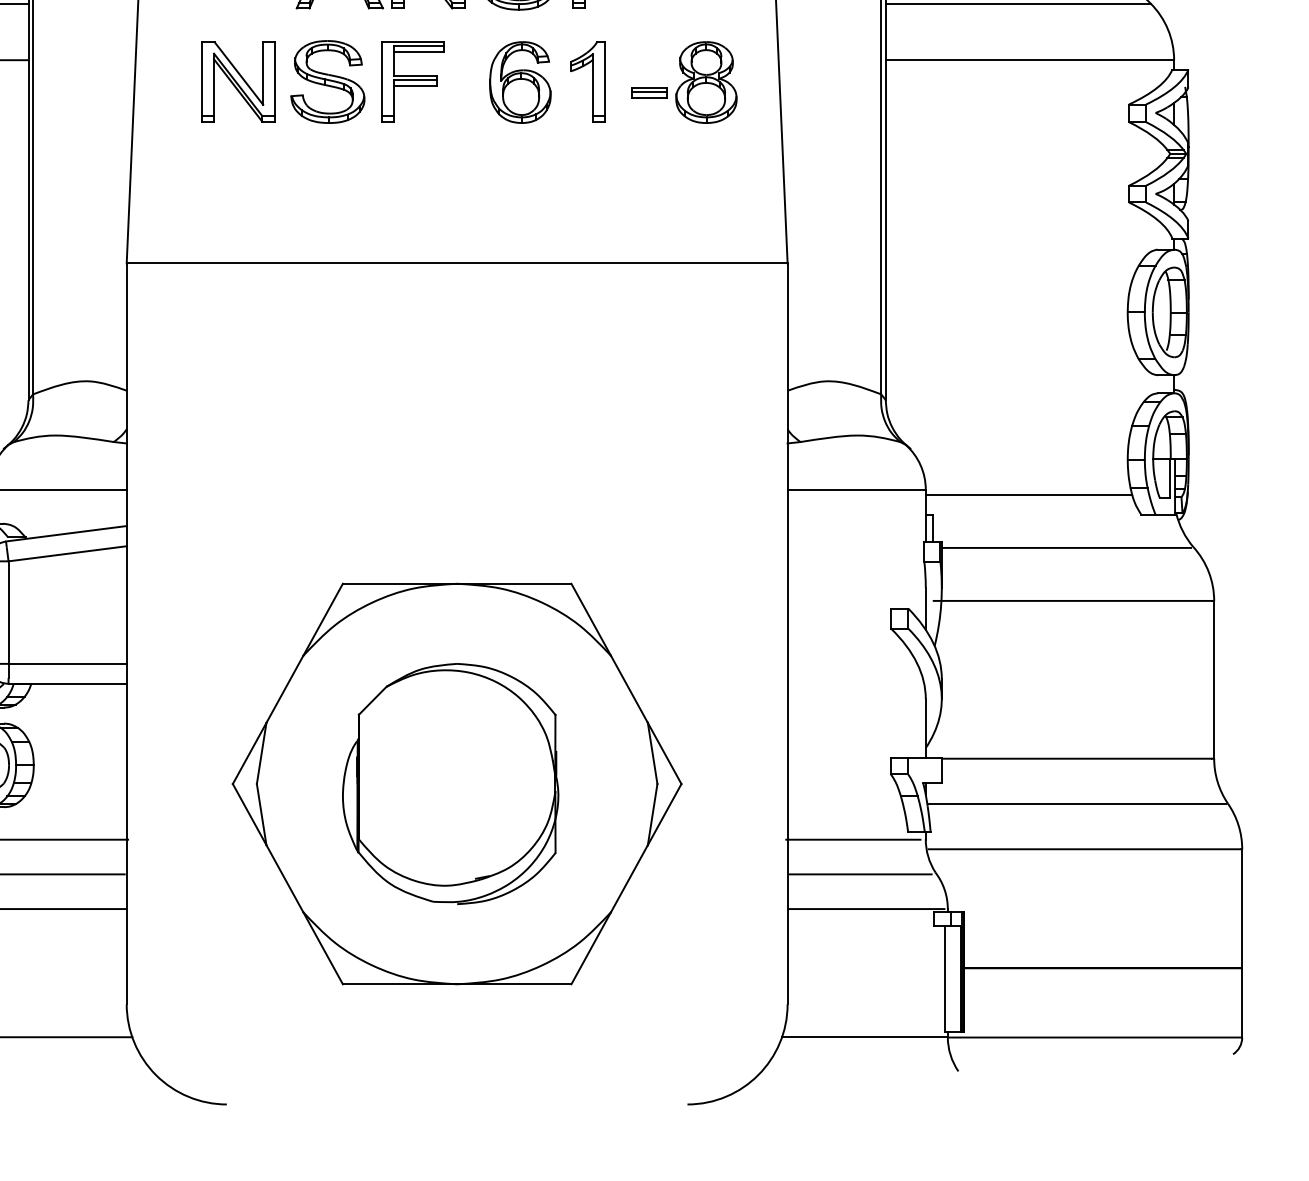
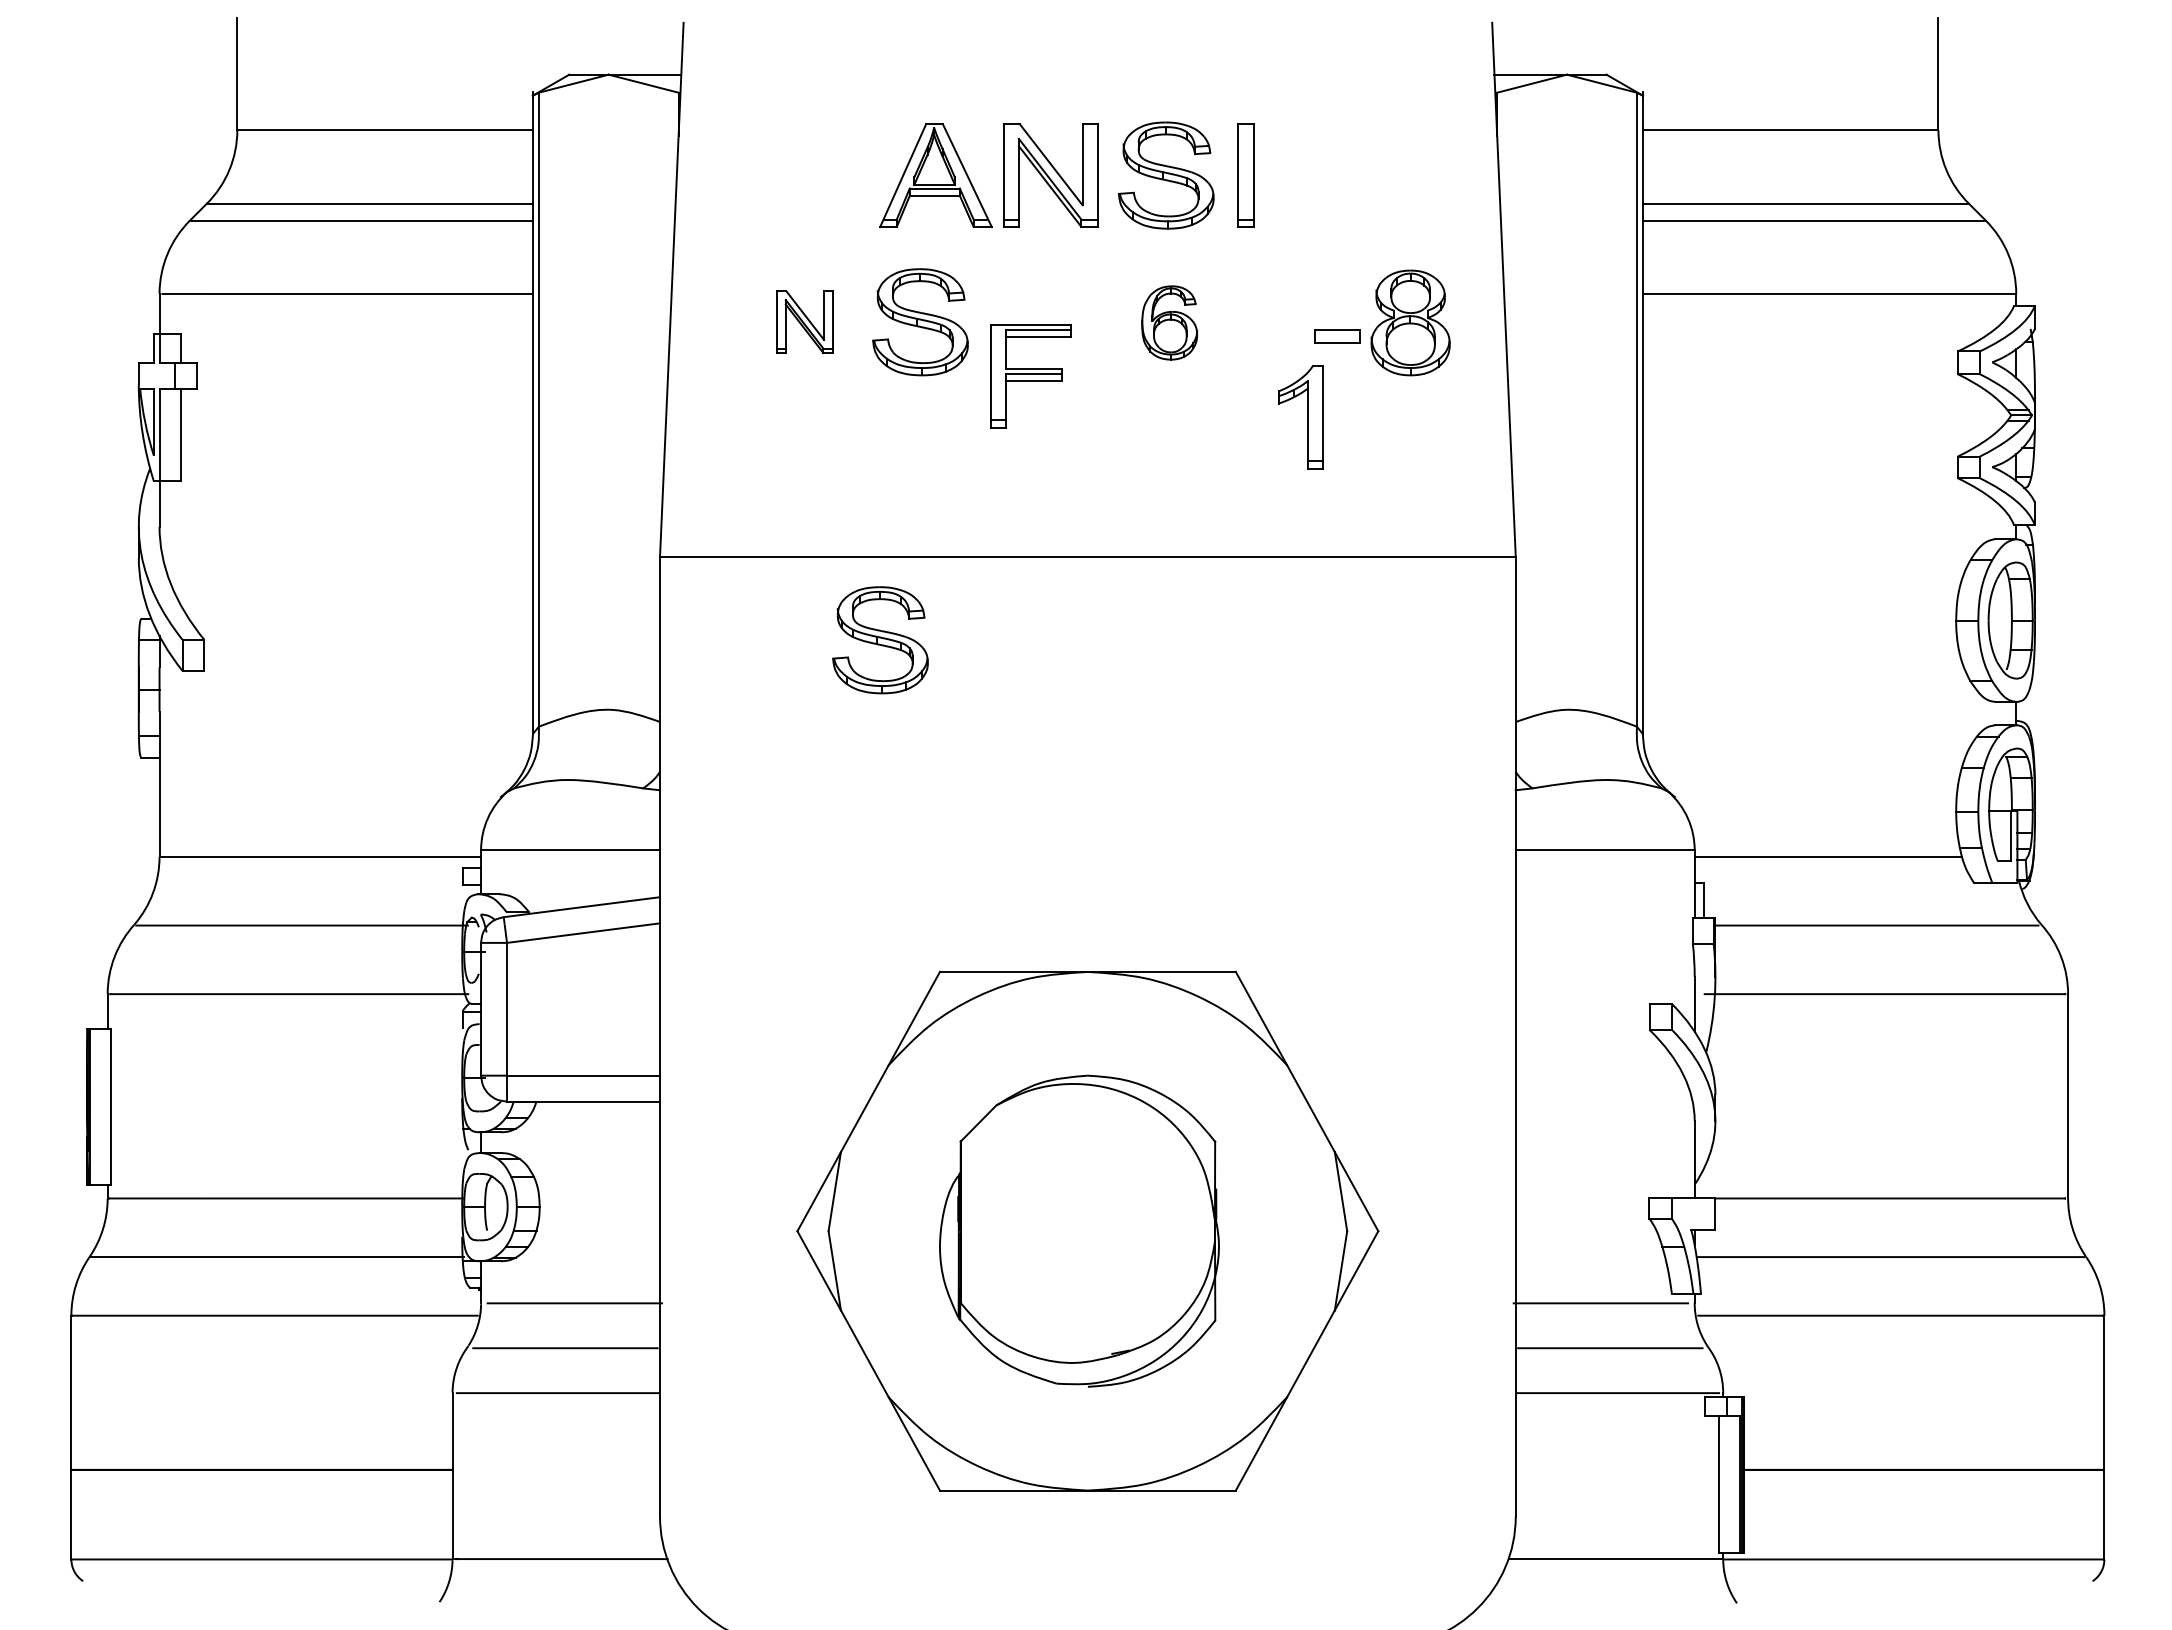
part: (238, 81) -> (804, 321), size x0.6
part: (412, 82) -> (1030, 376), moved
part: (520, 82) -> (1169, 322), size x0.7
part: (592, 82) -> (1307, 417), moved
line: (649, 92) -> (1336, 335), removed
part: (296, 327) -> (880, 640), added

